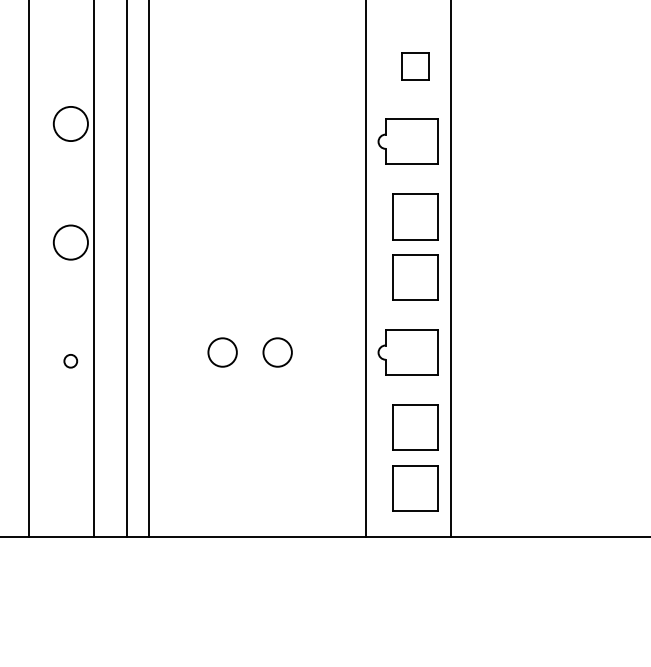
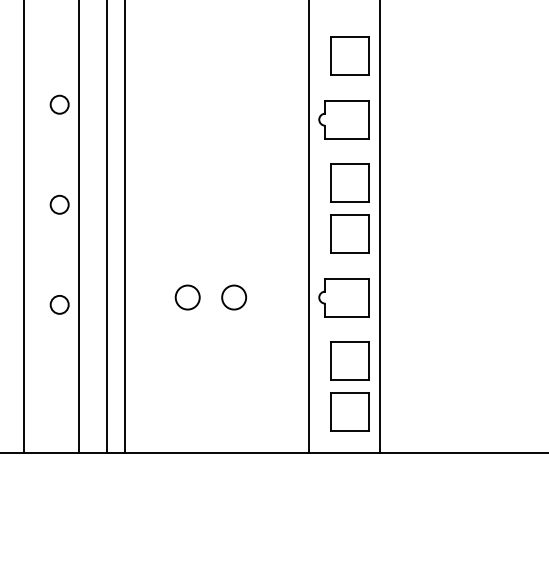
part: (414, 65) -> (349, 55), size x1.67
circle: (70, 123) -> (59, 104), size x0.62
circle: (70, 242) -> (59, 204), size x0.62
circle: (70, 360) -> (59, 304), size x1.67

